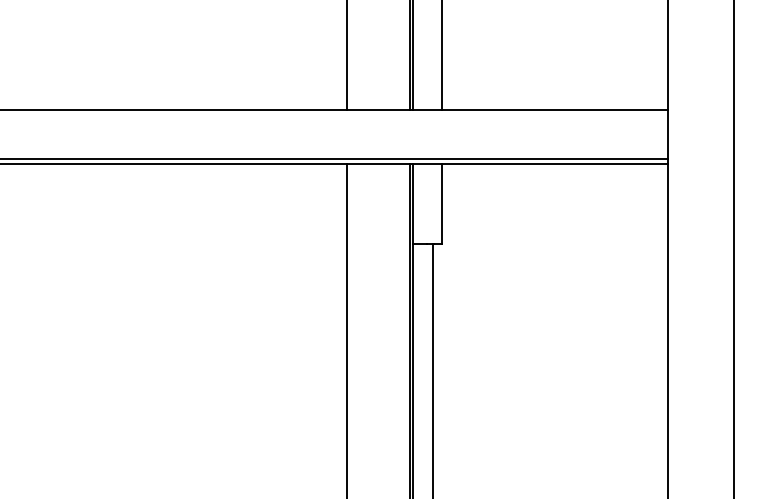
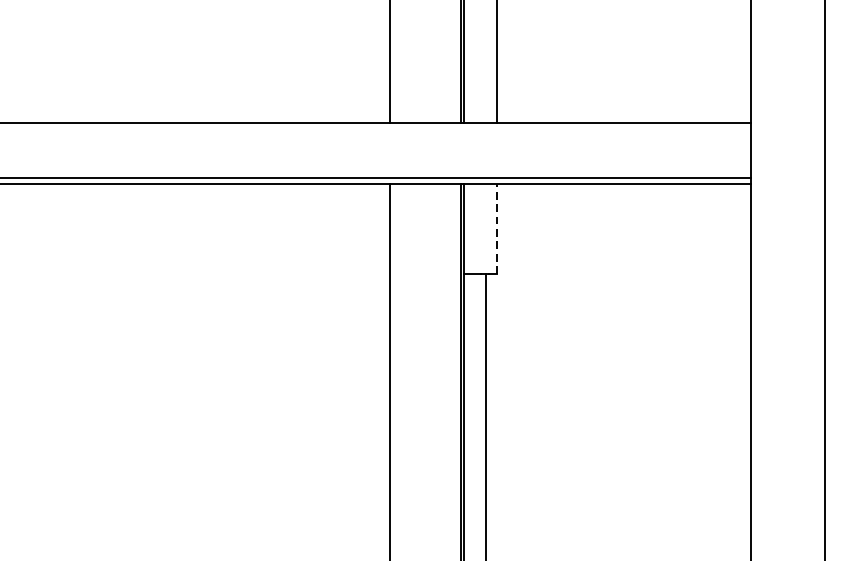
line: (441, 203) -> (496, 228), solid -> dashed

